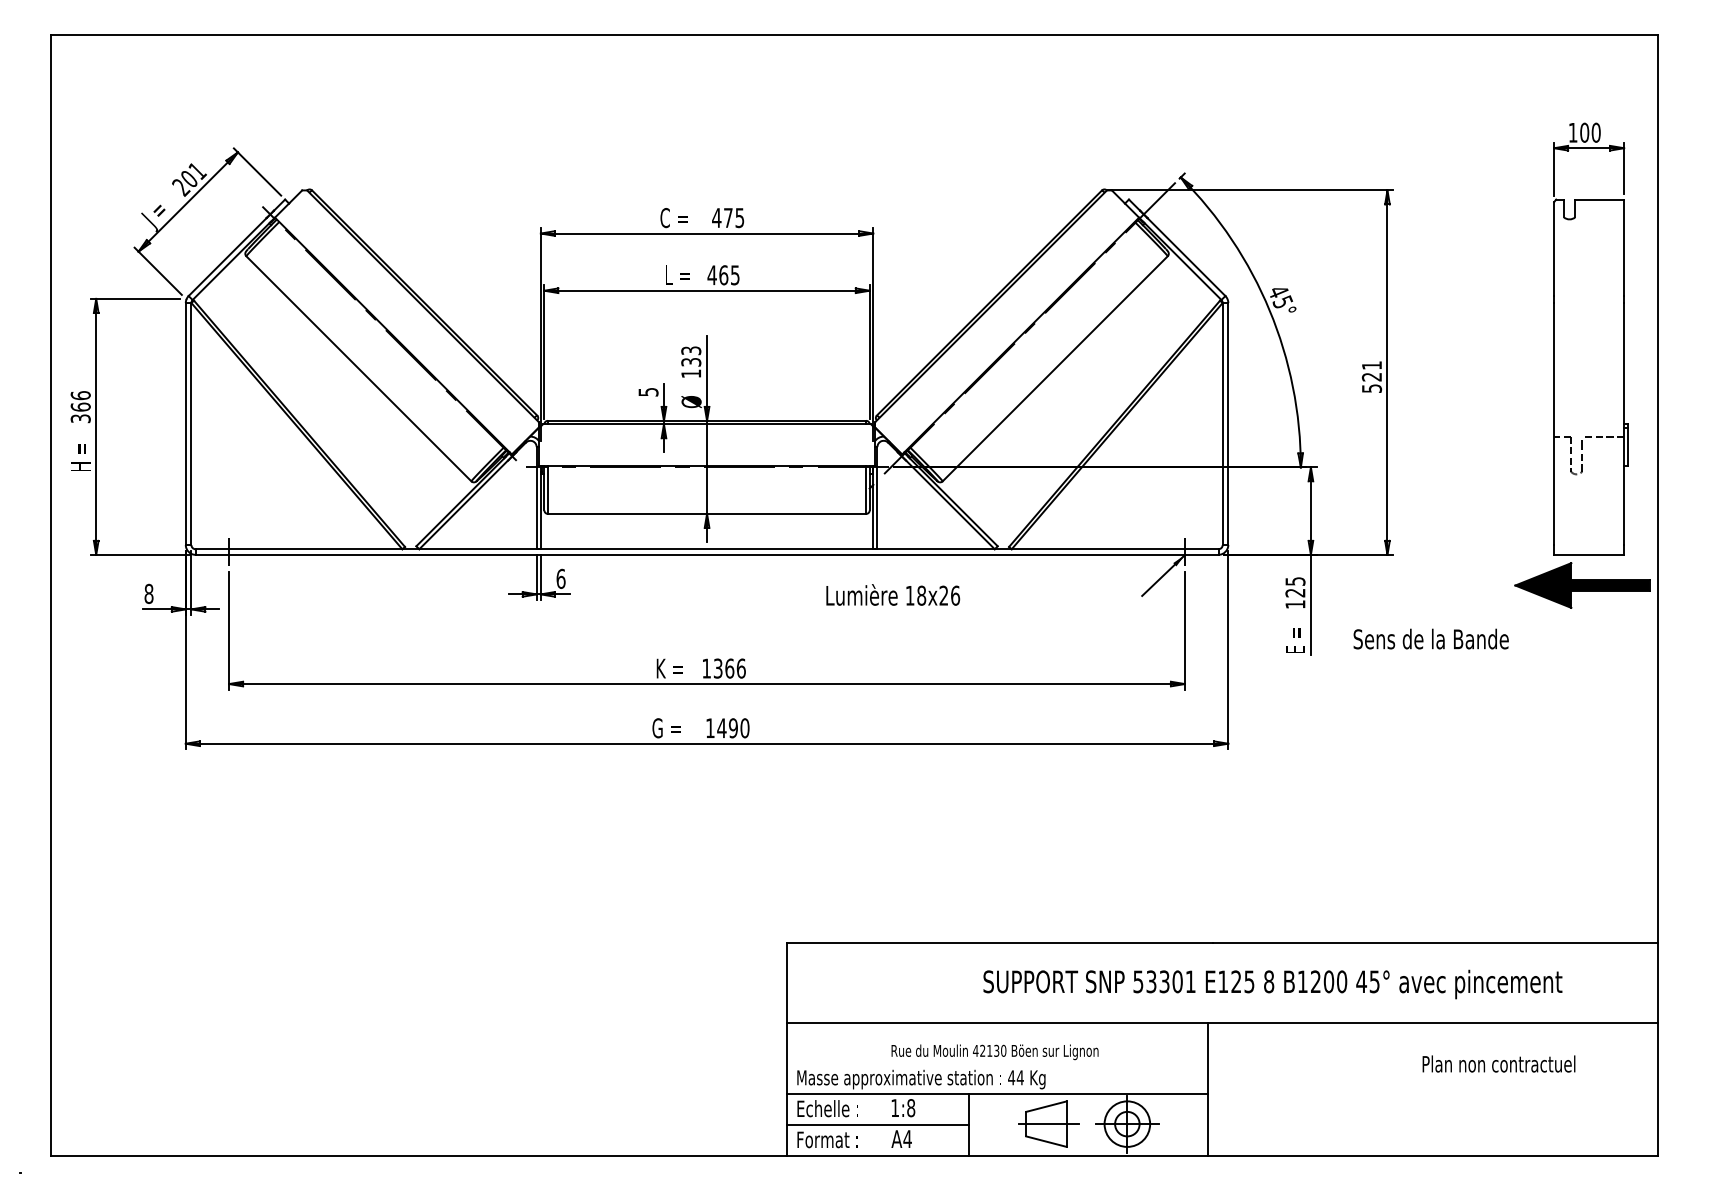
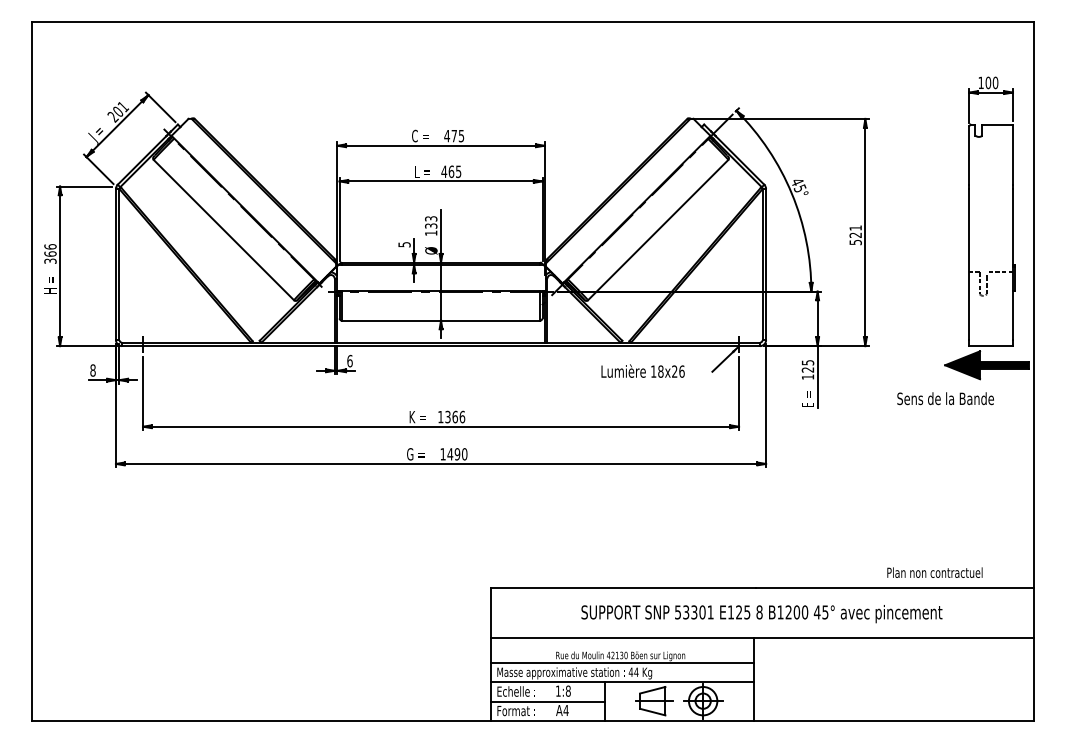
text: (892, 593) -> (642, 370), moved
text: (1430, 638) -> (945, 398), moved
text: (1272, 985) -> (761, 614), moved
line: (996, 1063) -> (621, 663), added
text: (1498, 1063) -> (934, 572), moved

